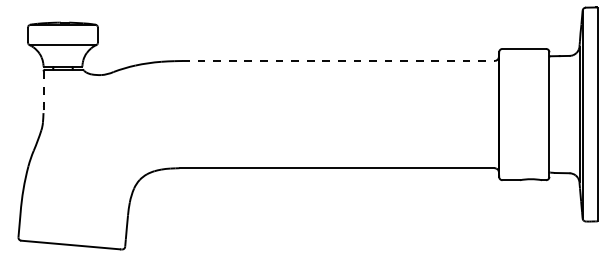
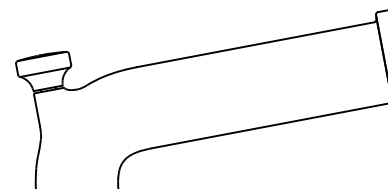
line: (339, 61) -> (256, 44), dashed -> solid
line: (43, 92) -> (37, 110), dashed -> solid

